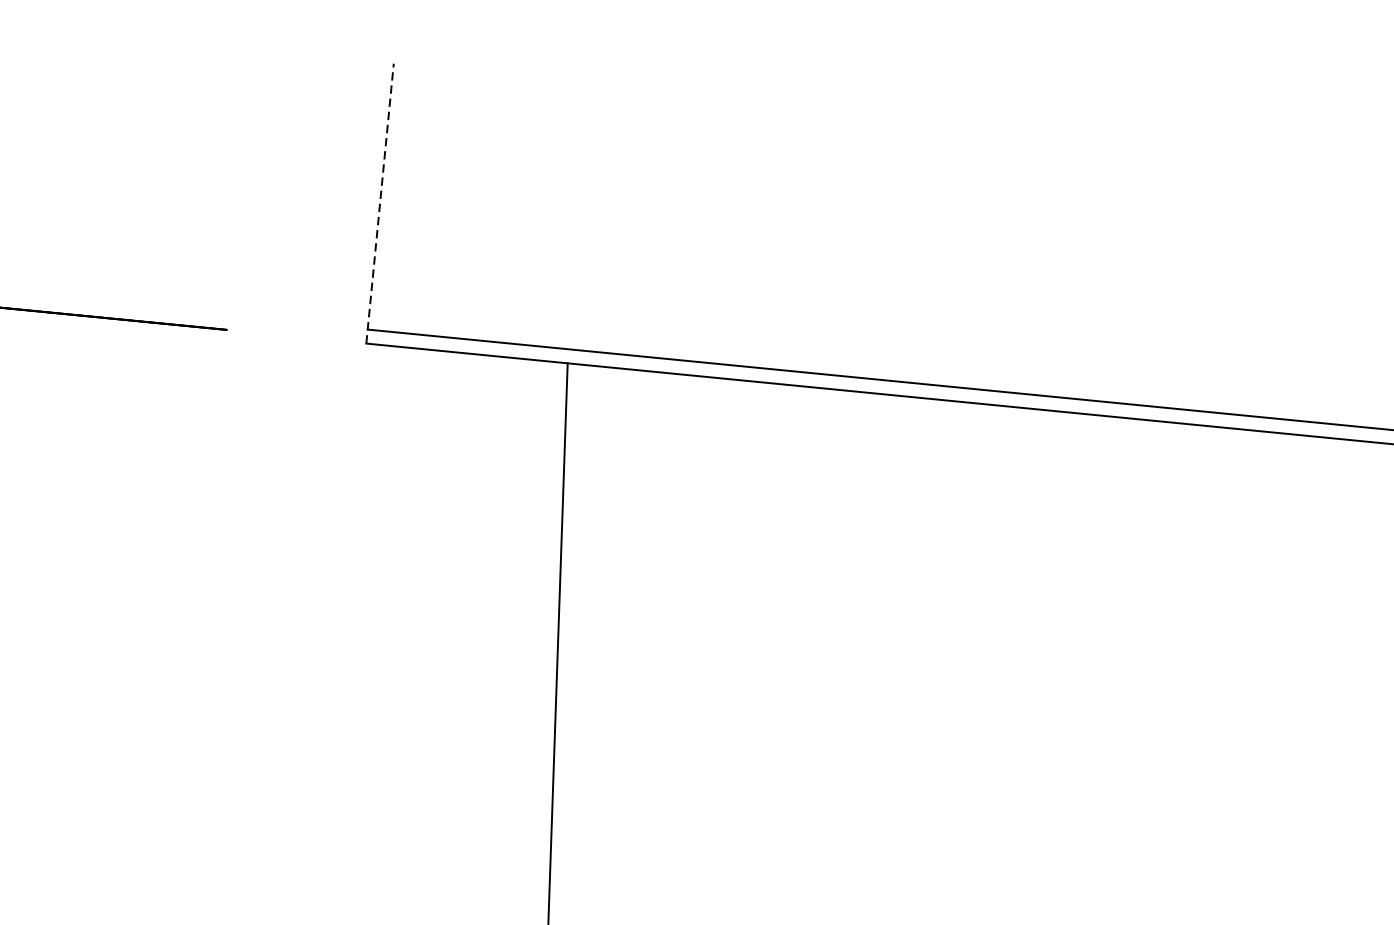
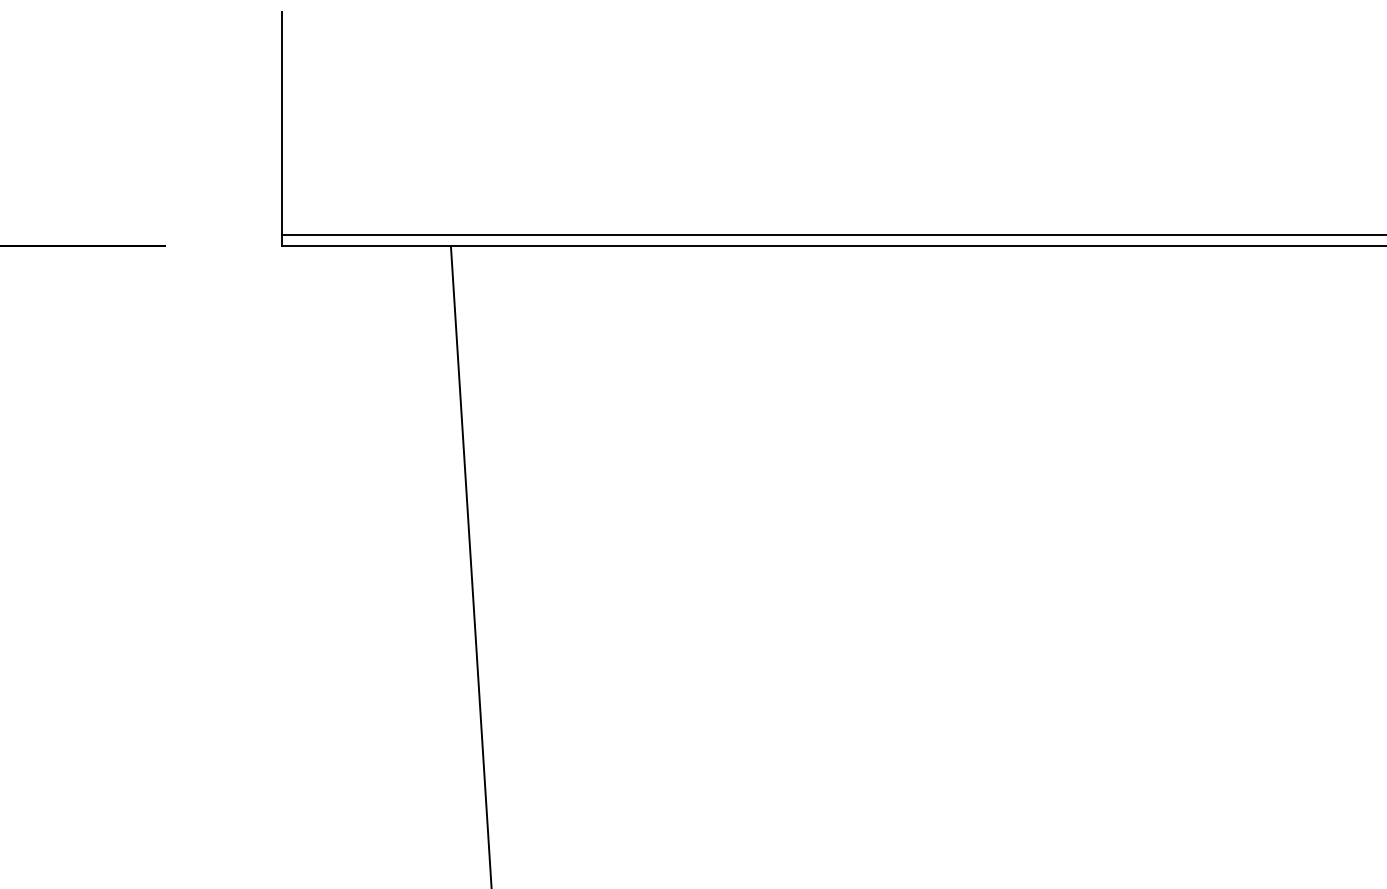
line: (380, 202) -> (282, 128), dashed -> solid

